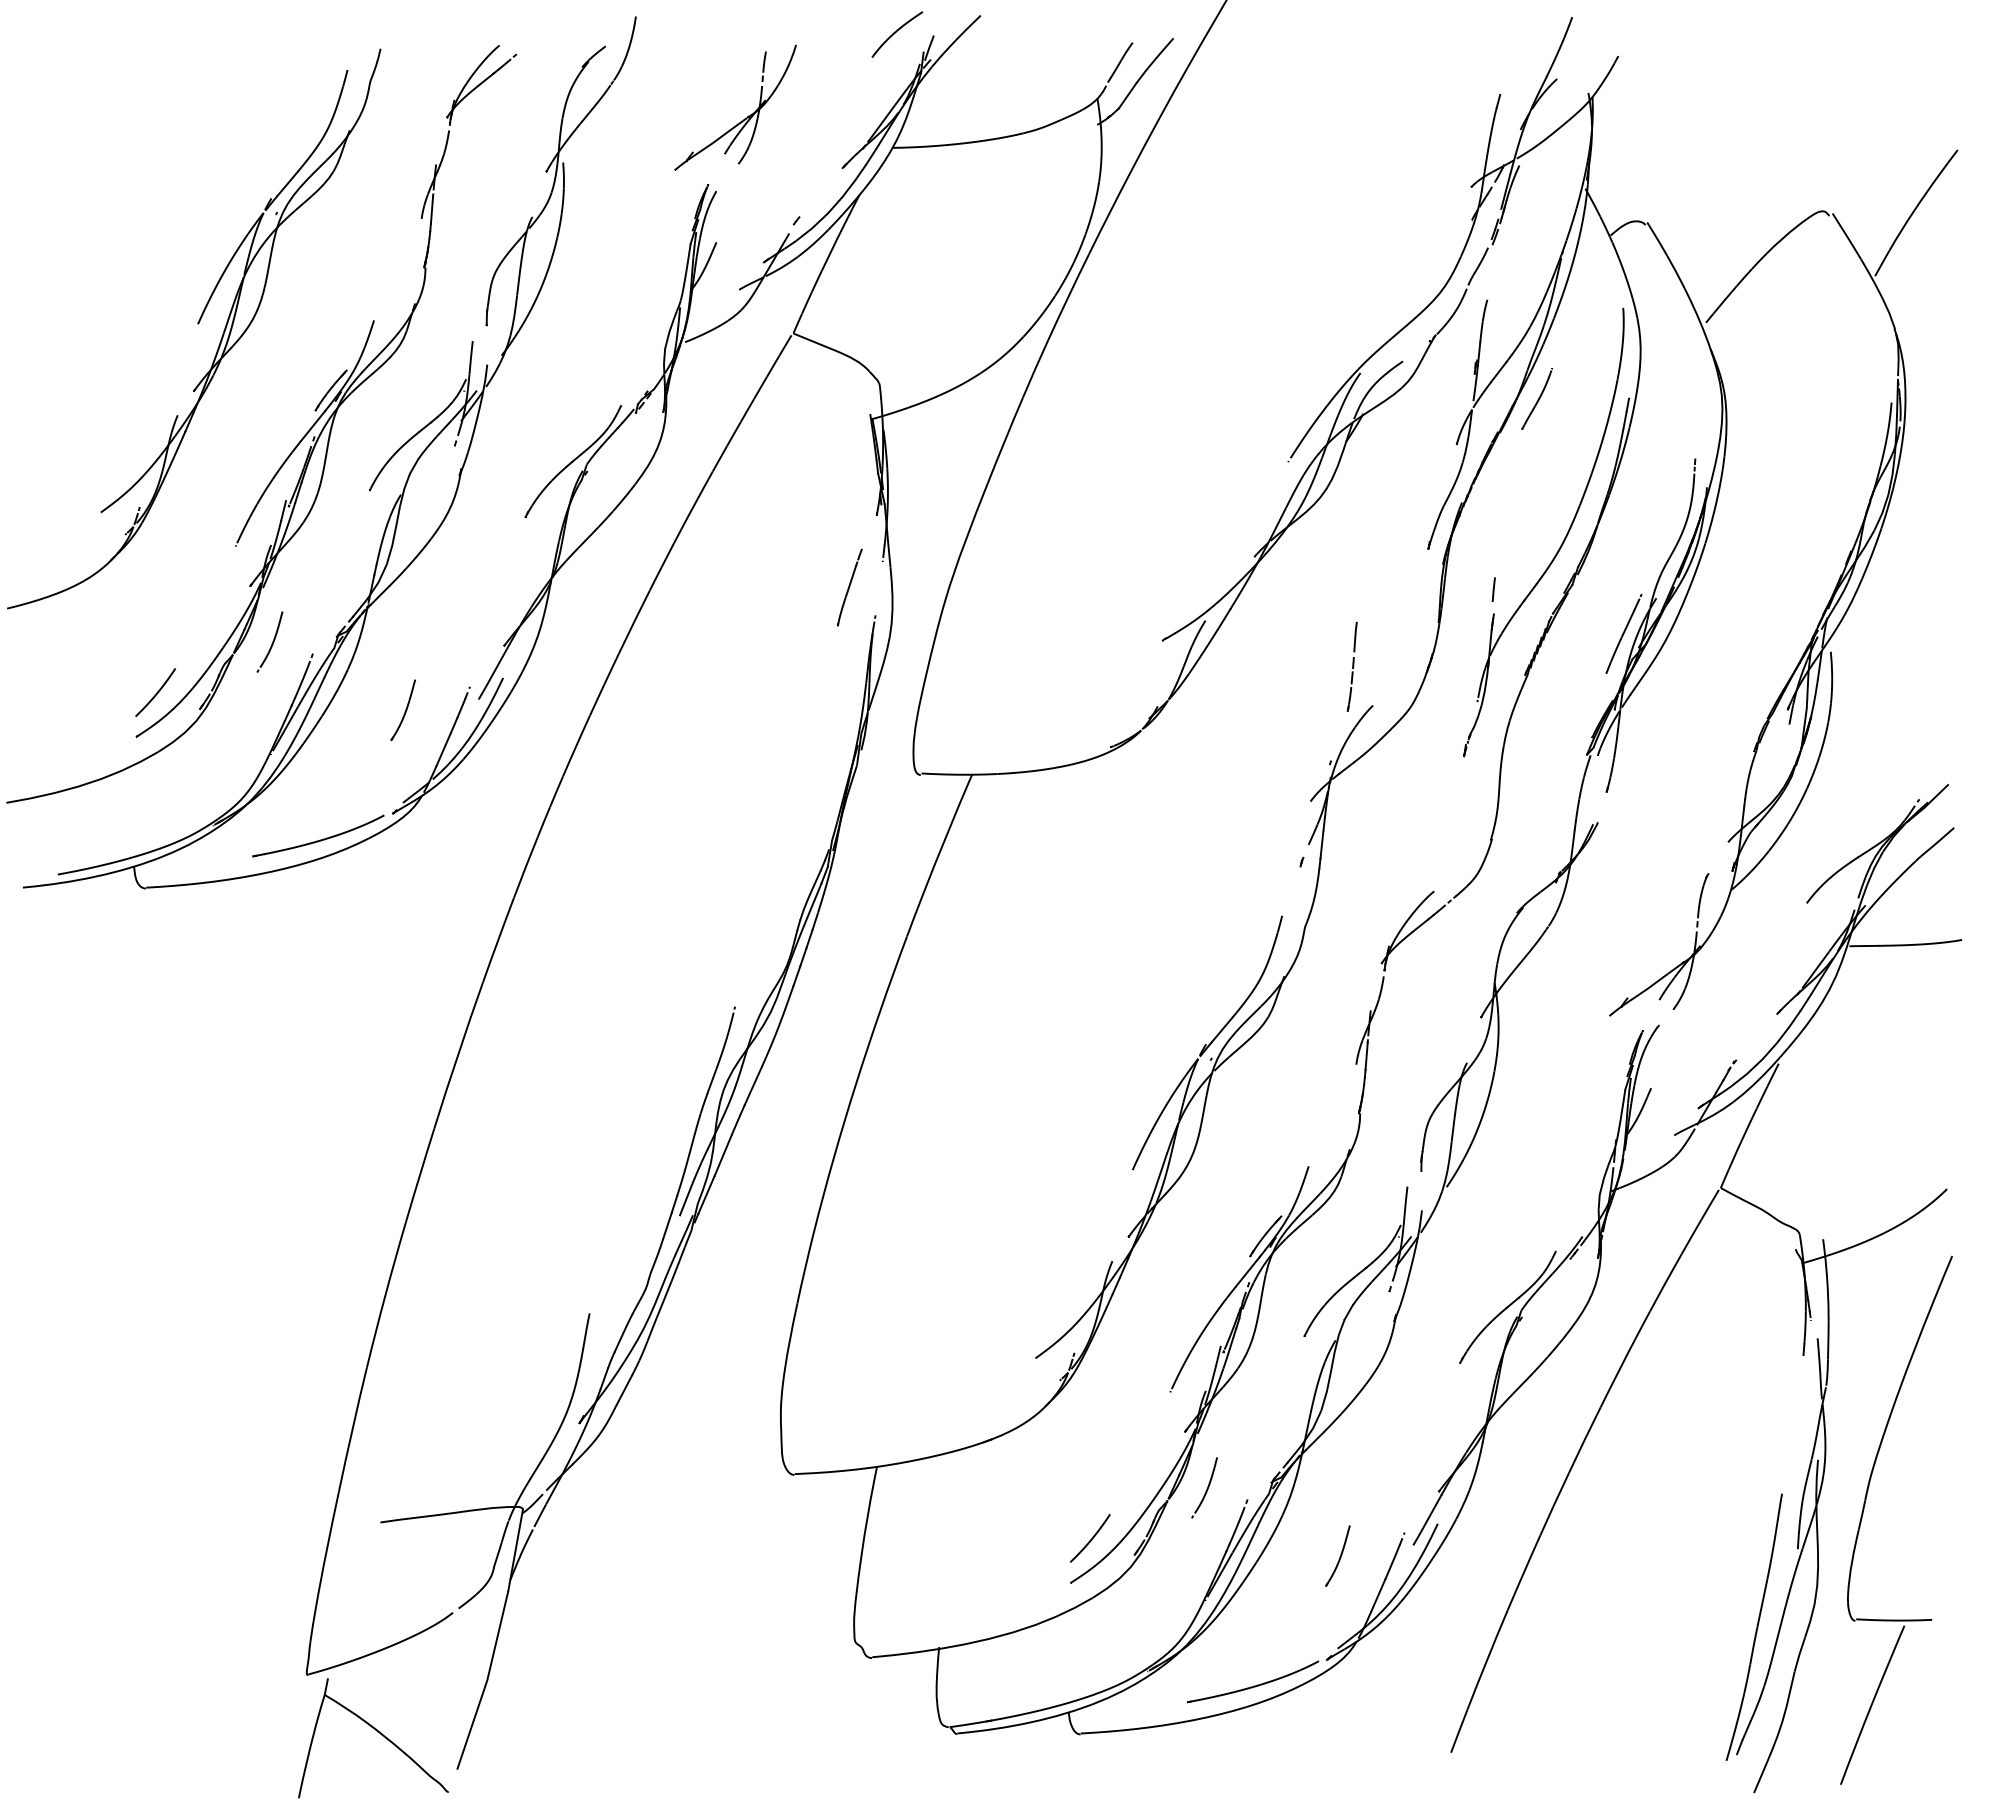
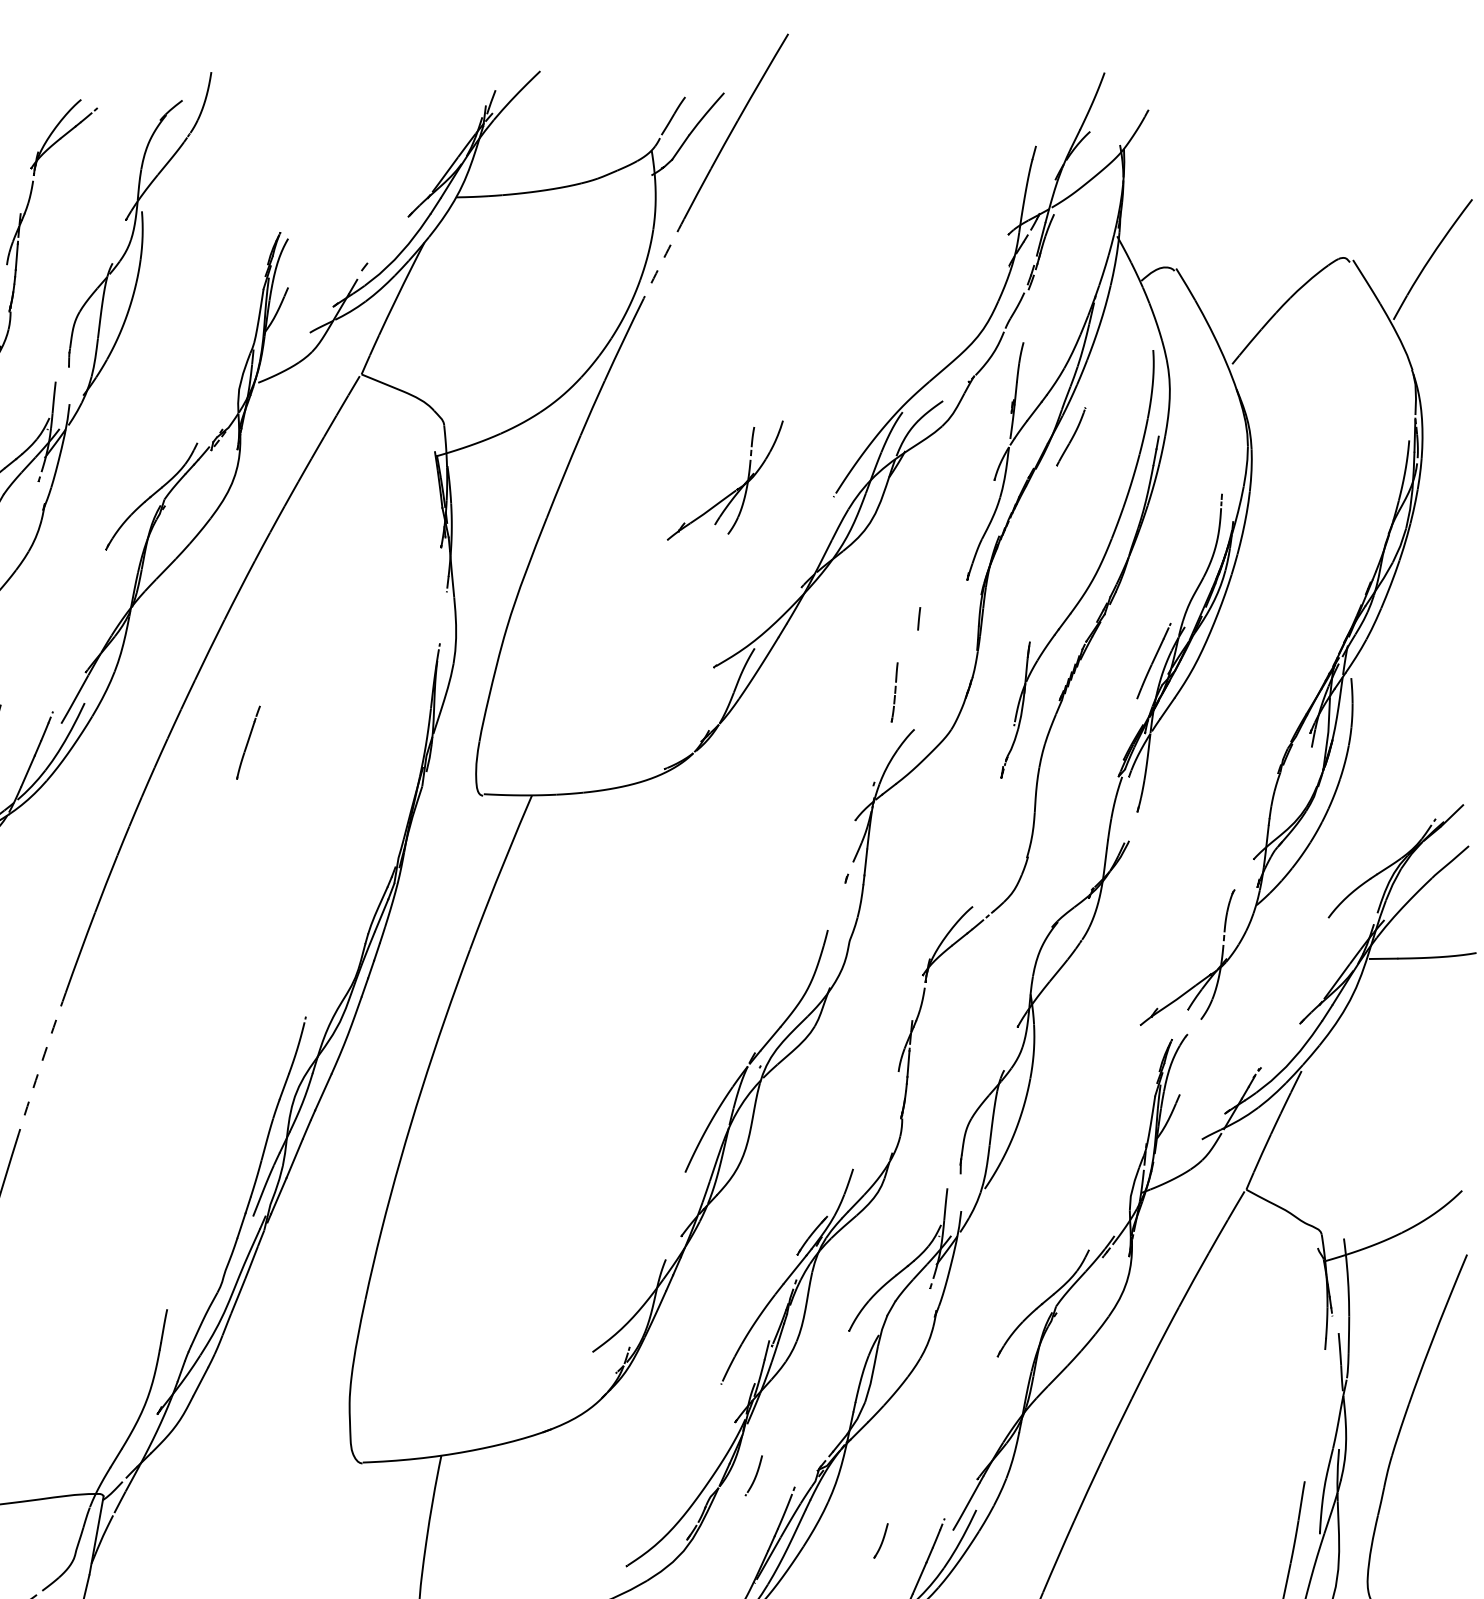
curve: (896, 32) -> (459, 87), removed
part: (744, 118) -> (733, 490), moved
arc: (1110, 212) -> (664, 259), solid -> dashed
part: (849, 587) -> (248, 742), moved
line: (1493, 589) -> (918, 618), moved
part: (1351, 666) -> (894, 692), size x0.7
arc: (458, 1054) -> (42, 1062), solid -> dashed
part: (1204, 1487) -> (753, 1475), size x0.7
curve: (1090, 1539) -> (645, 1524), removed
part: (1337, 1555) -> (880, 1540), size x0.6

